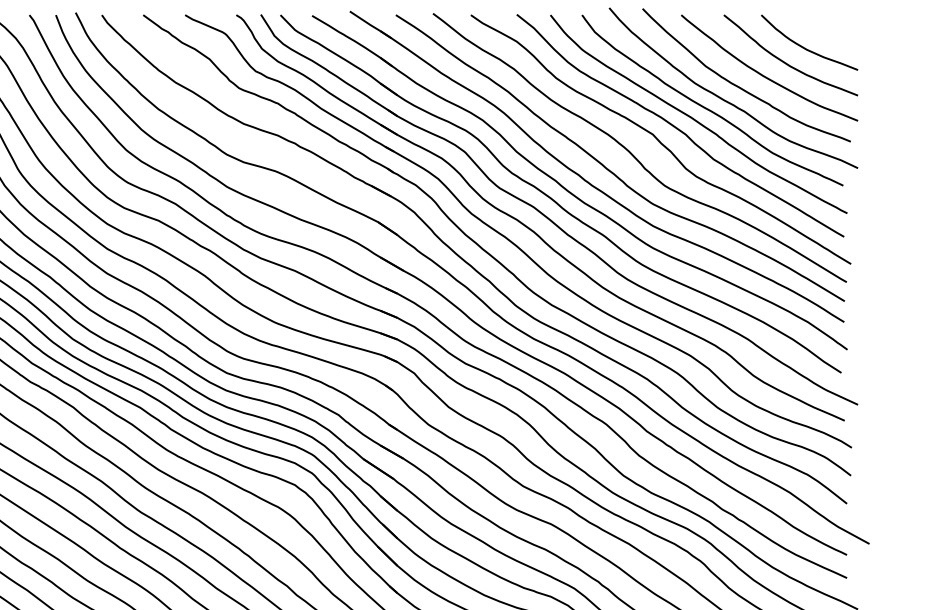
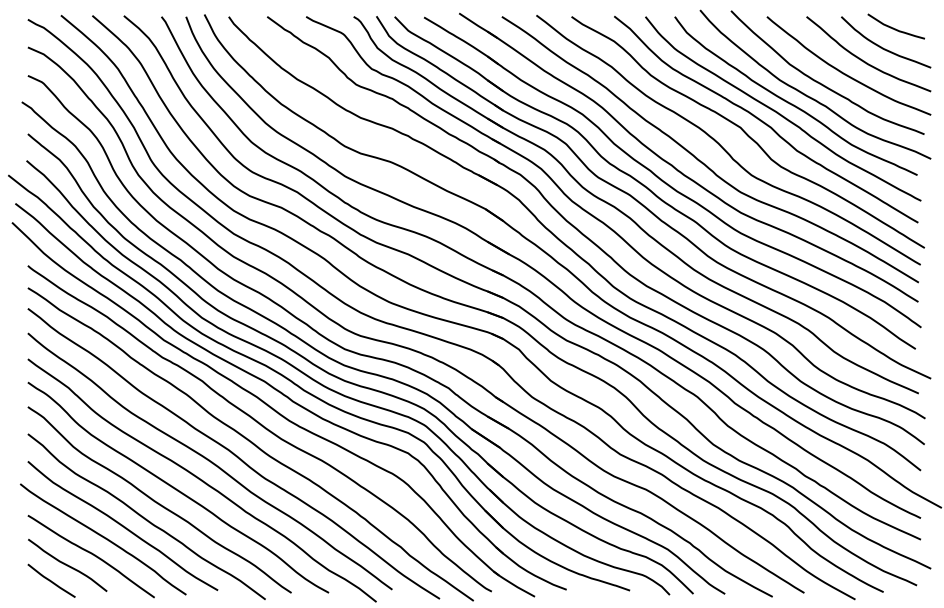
curve: (819, 27) -> (895, 28), added

